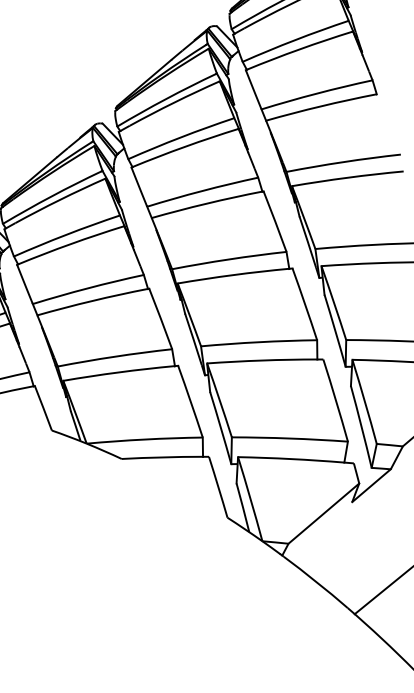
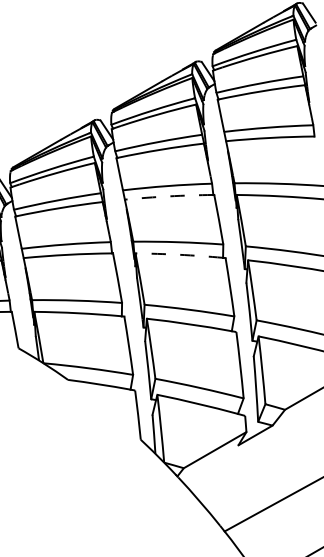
arc: (207, 203) -> (169, 196), solid -> dashed
arc: (233, 274) -> (179, 254), solid -> dashed

